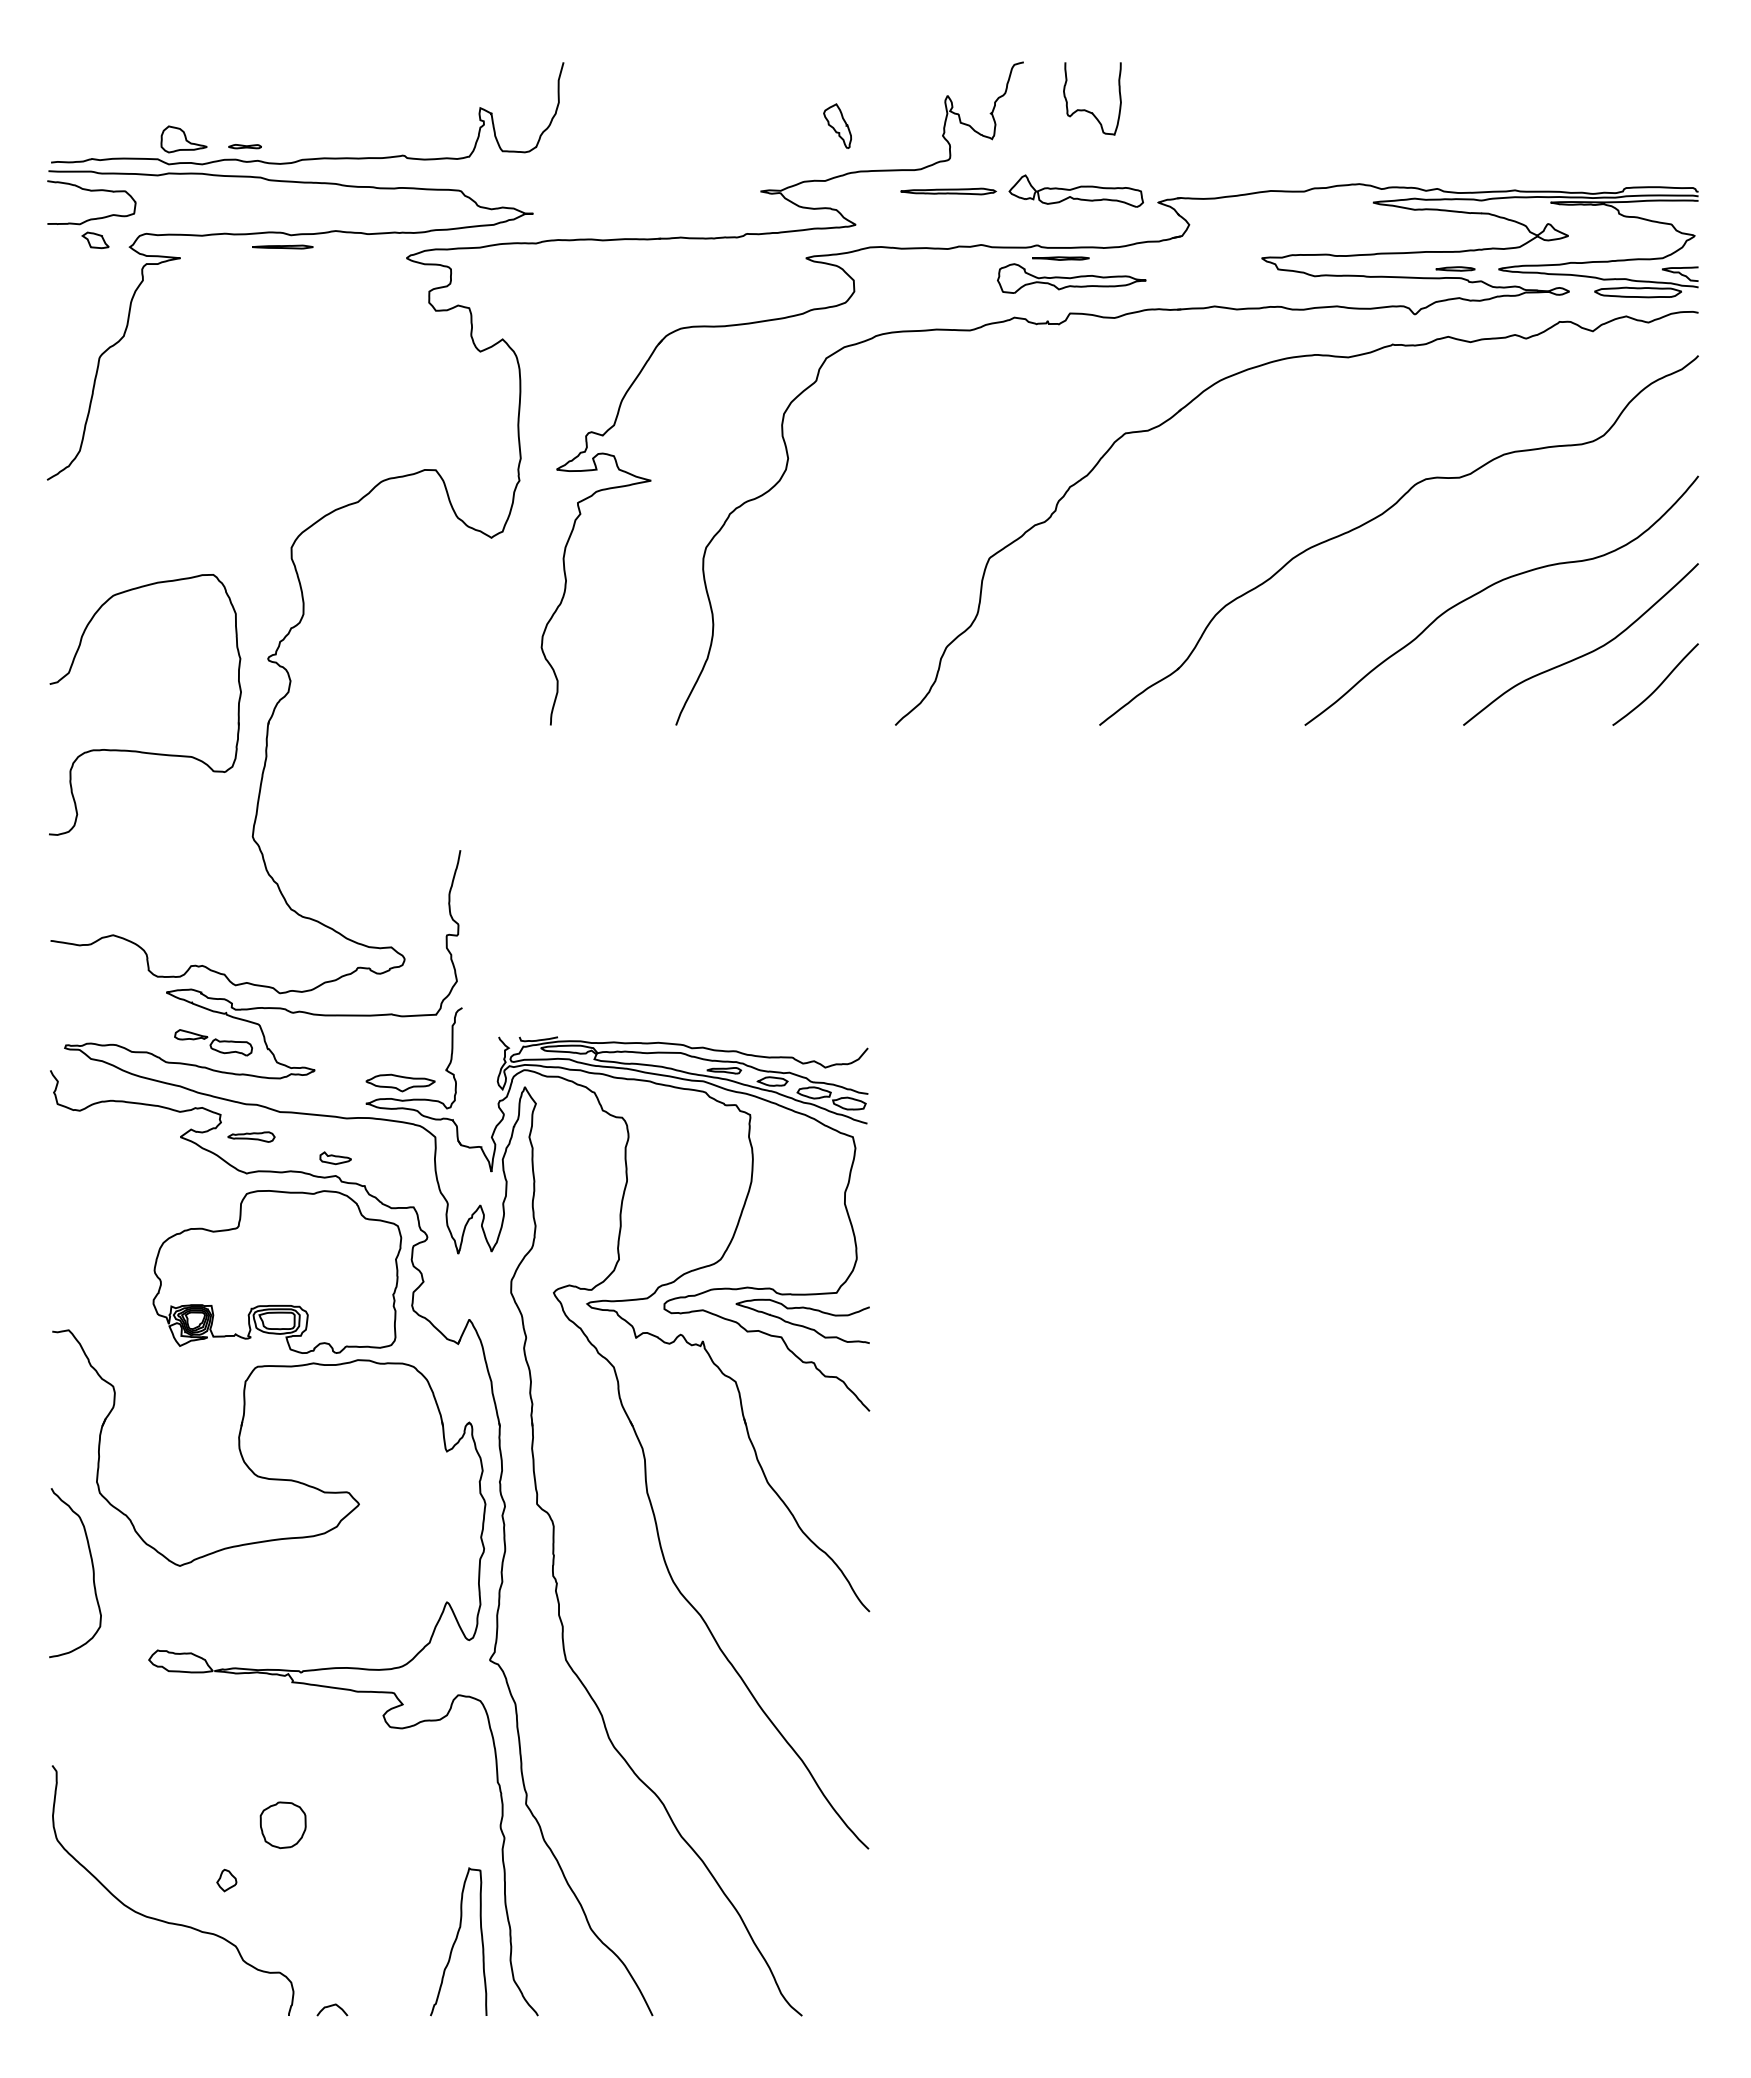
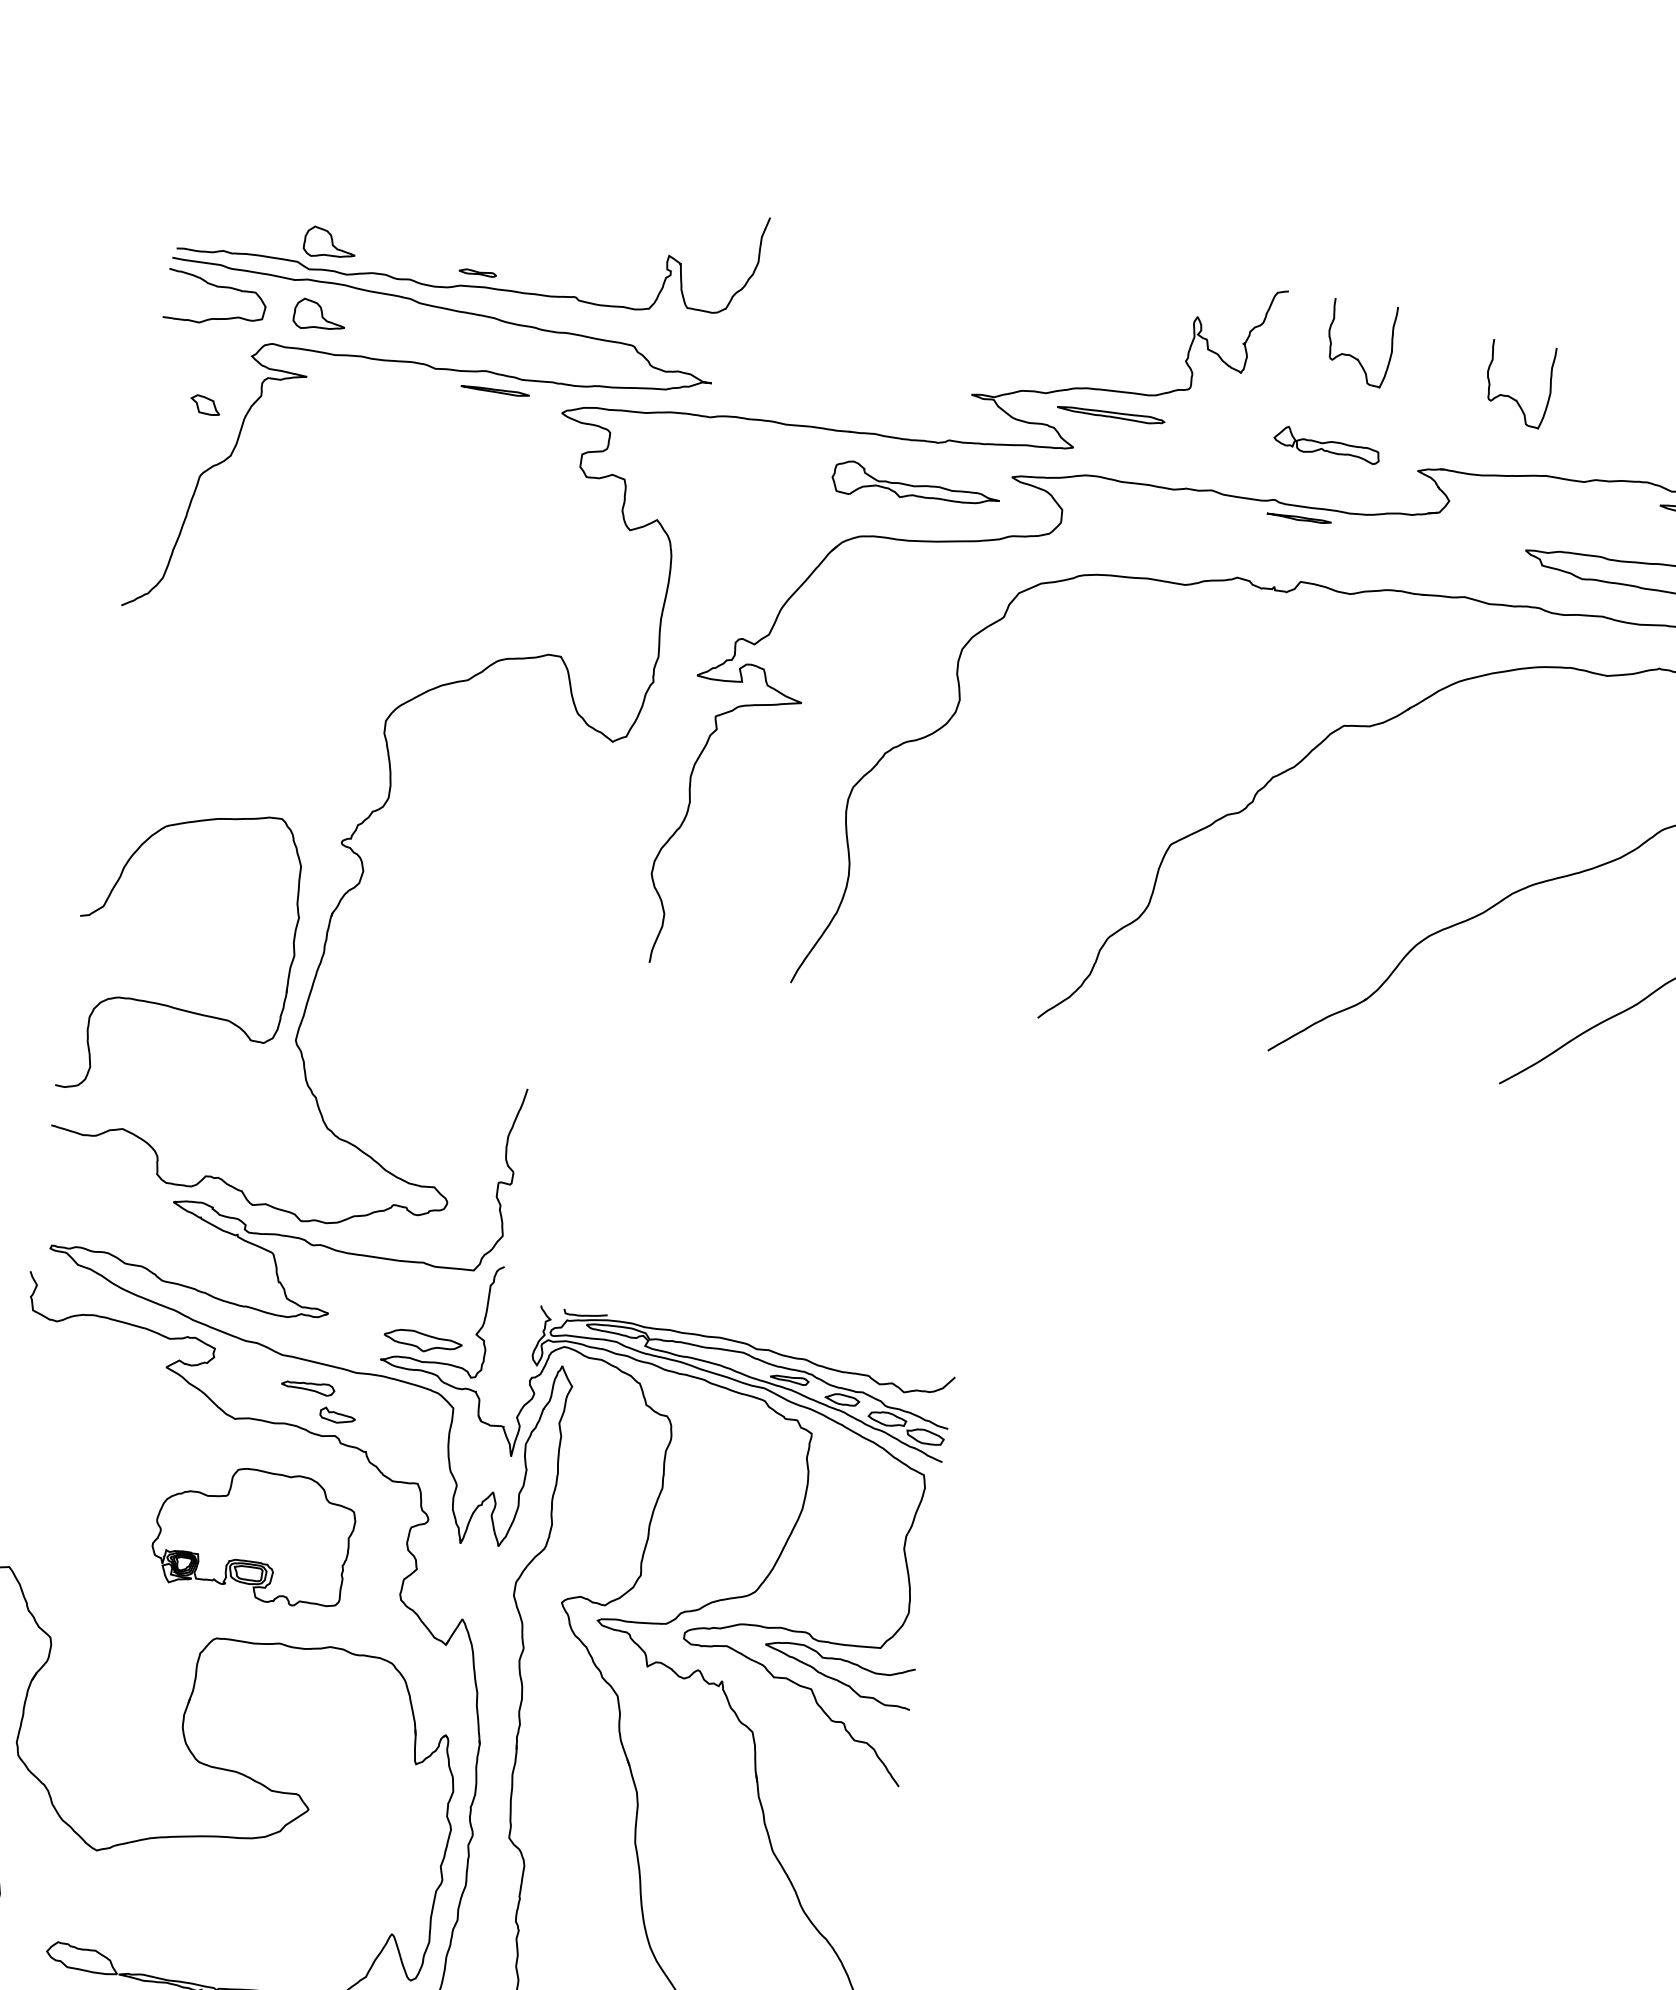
part: (837, 125) -> (1068, 332), removed
curve: (1231, 126) -> (1512, 397), added
part: (244, 146) -> (477, 272), moved
part: (1075, 190) -> (1326, 444), size x0.7
part: (948, 191) -> (1111, 414), moved
part: (183, 203) -> (319, 315), added
part: (95, 240) -> (205, 405), moved
part: (282, 246) -> (494, 390), moved
part: (1071, 278) -> (915, 486), moved
part: (137, 750) -> (168, 1004), moved
part: (213, 1042) -> (218, 1265), removed
part: (251, 1136) -> (308, 1386), moved
part: (277, 1271) -> (253, 1534), size x0.7

